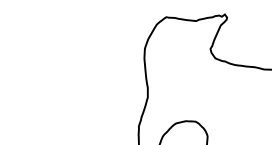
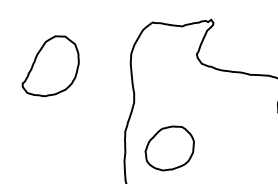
part: (64, 60) -> (50, 65), added

